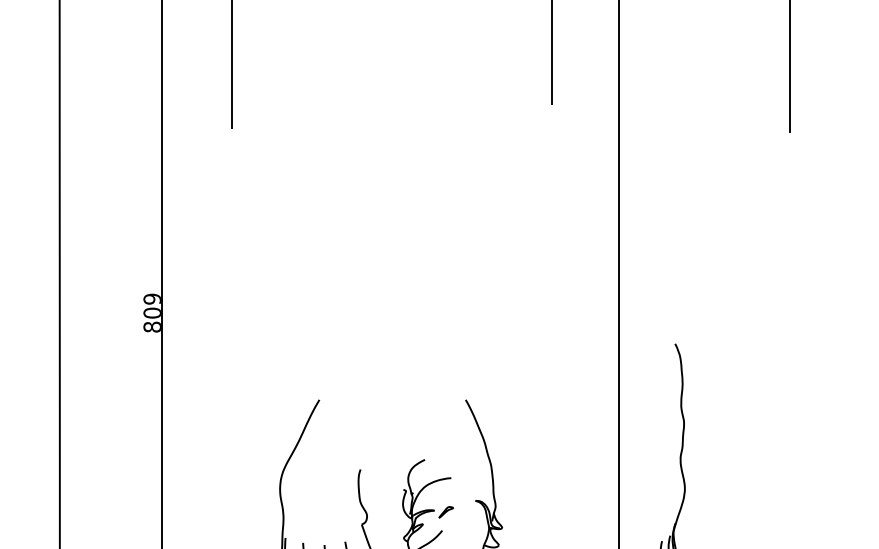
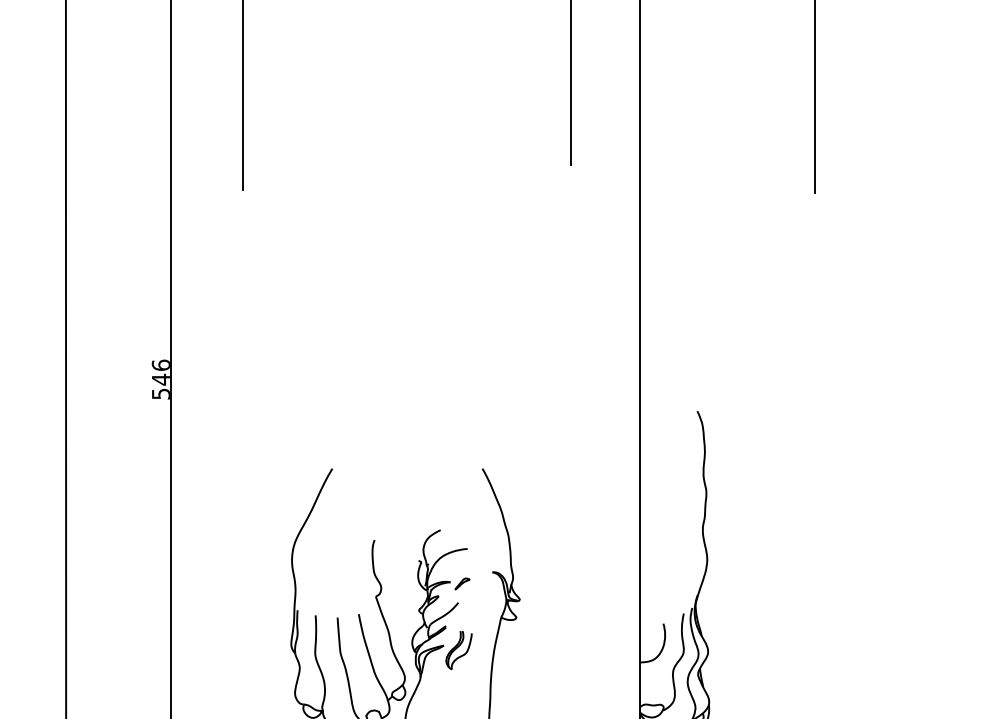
text: (151, 312) -> (160, 379), 809 -> 546

